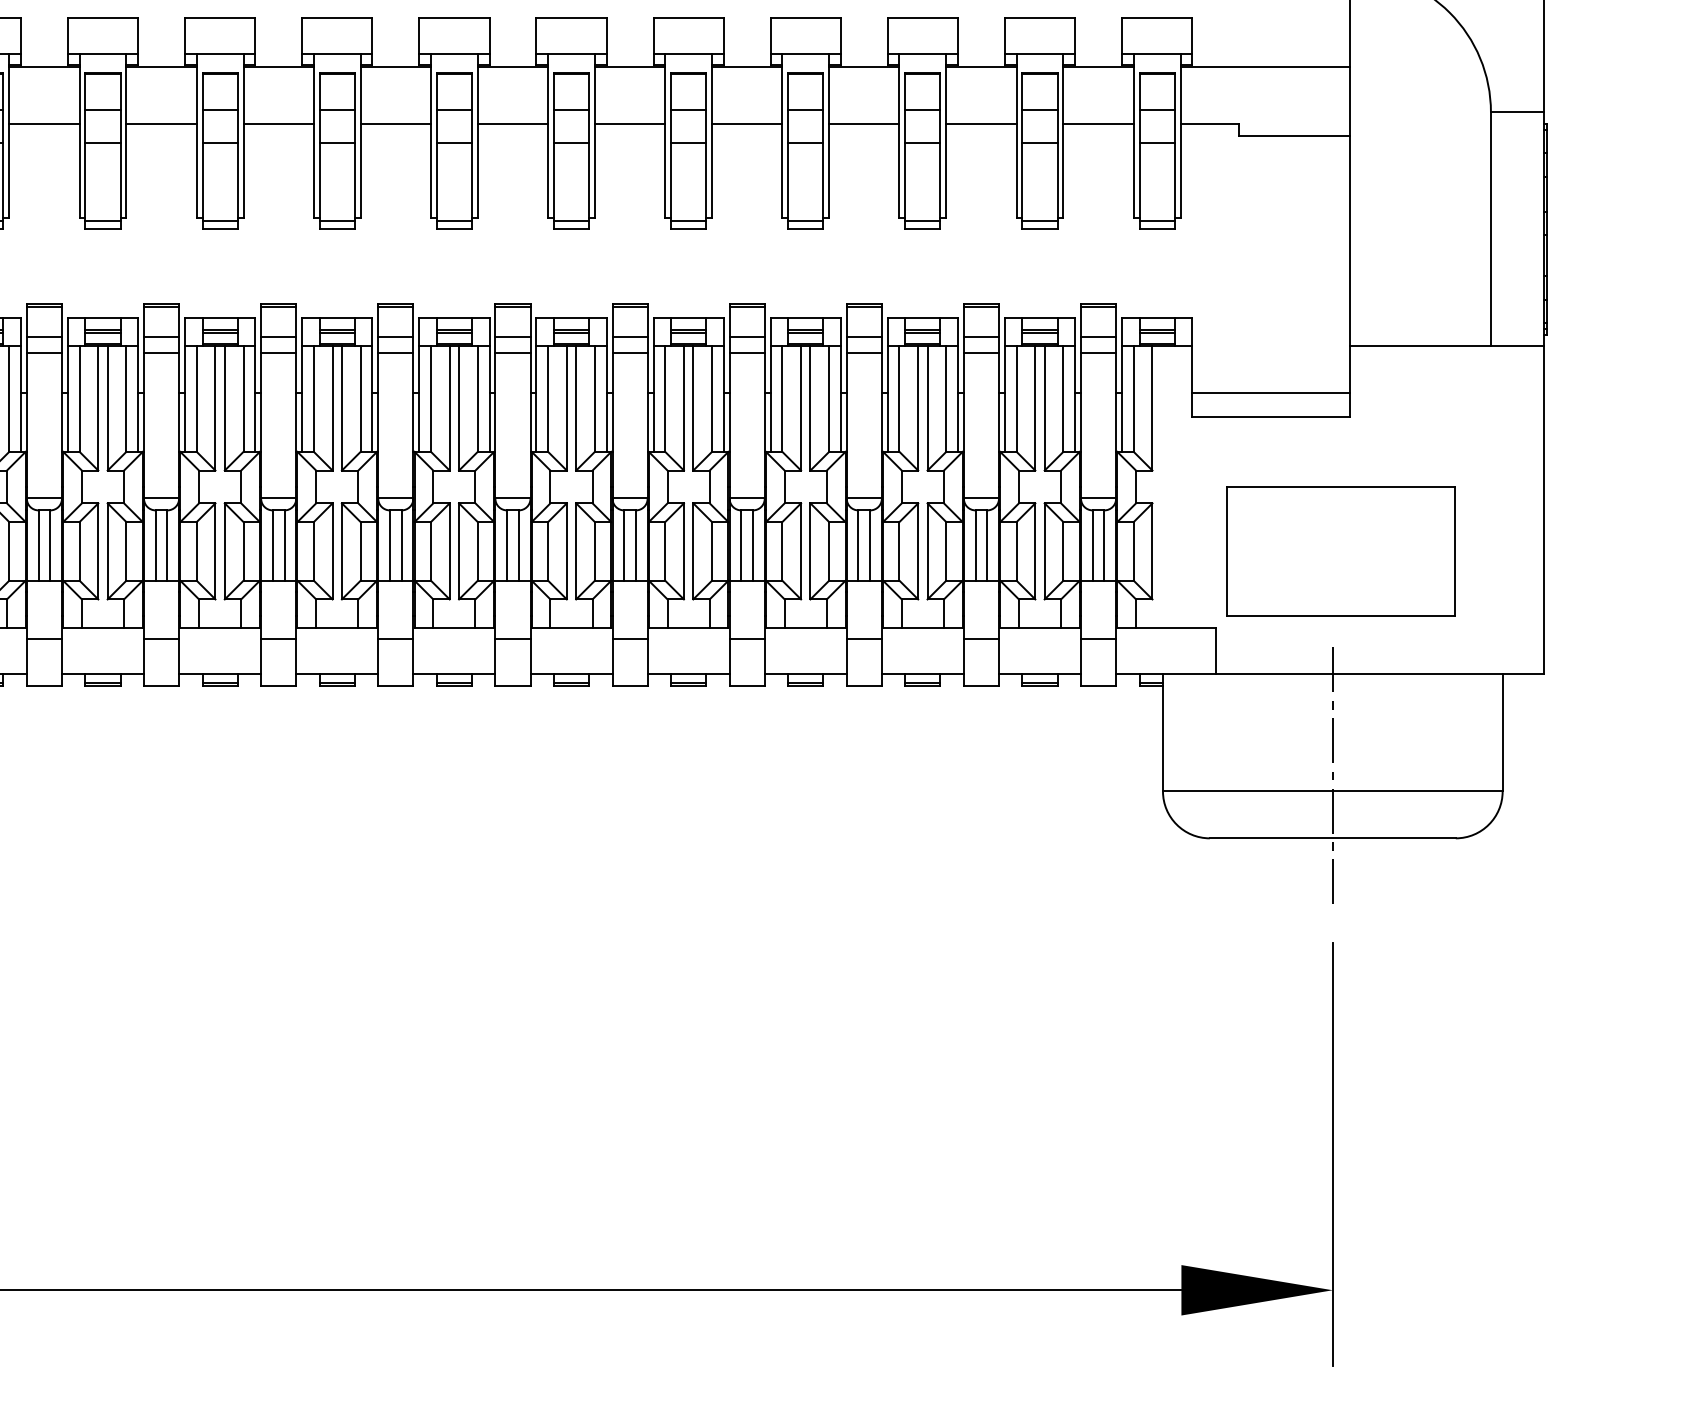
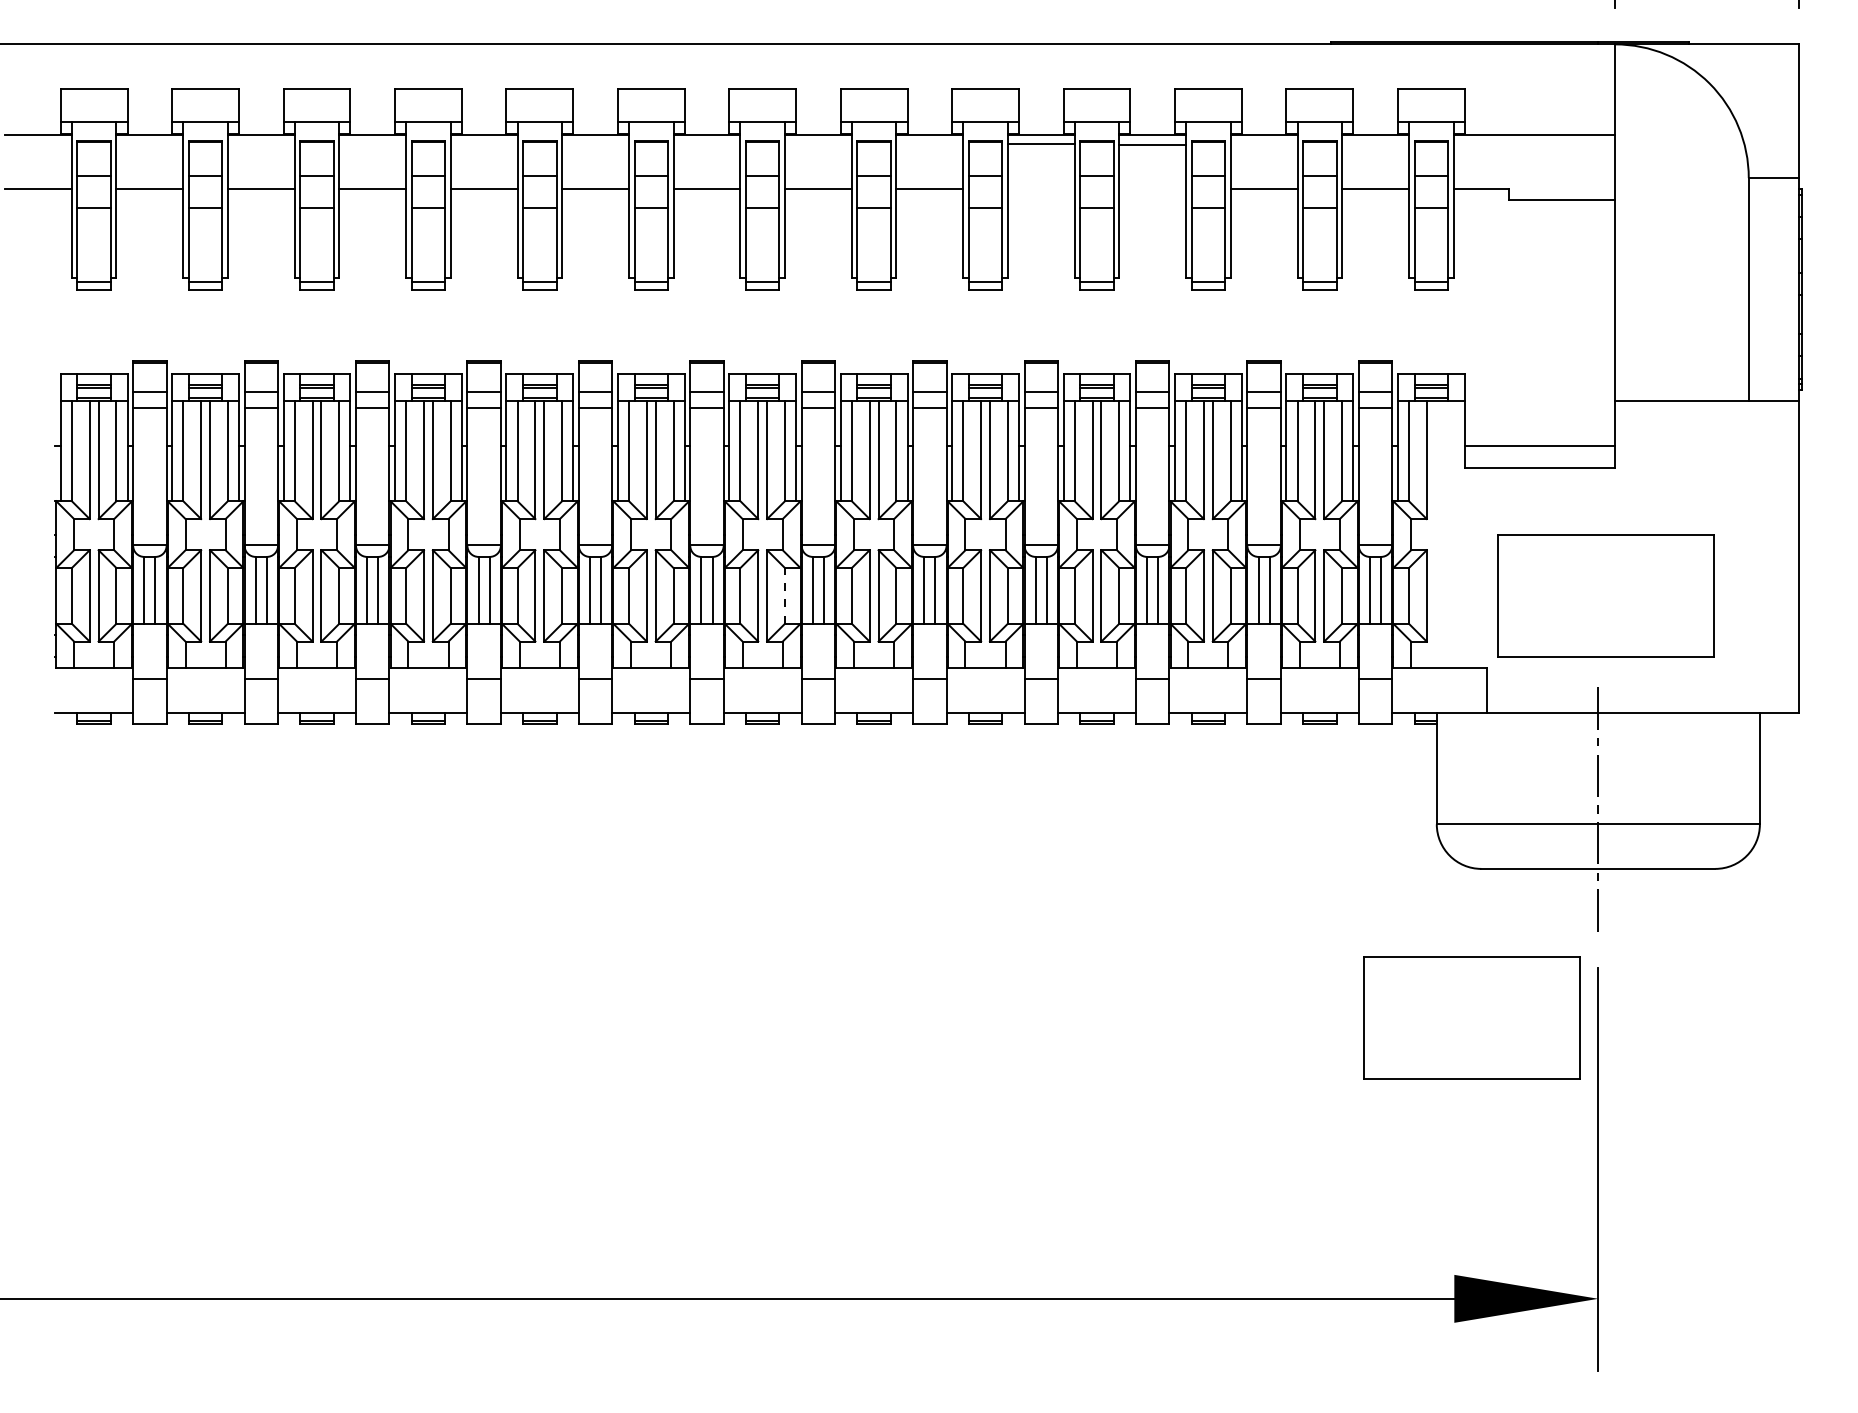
line: (746, 124) -> (1040, 144), moved
line: (864, 124) -> (1152, 145), moved
line: (477, 550) -> (784, 595), solid -> dashed
part: (1199, 994) -> (1471, 1017), added

